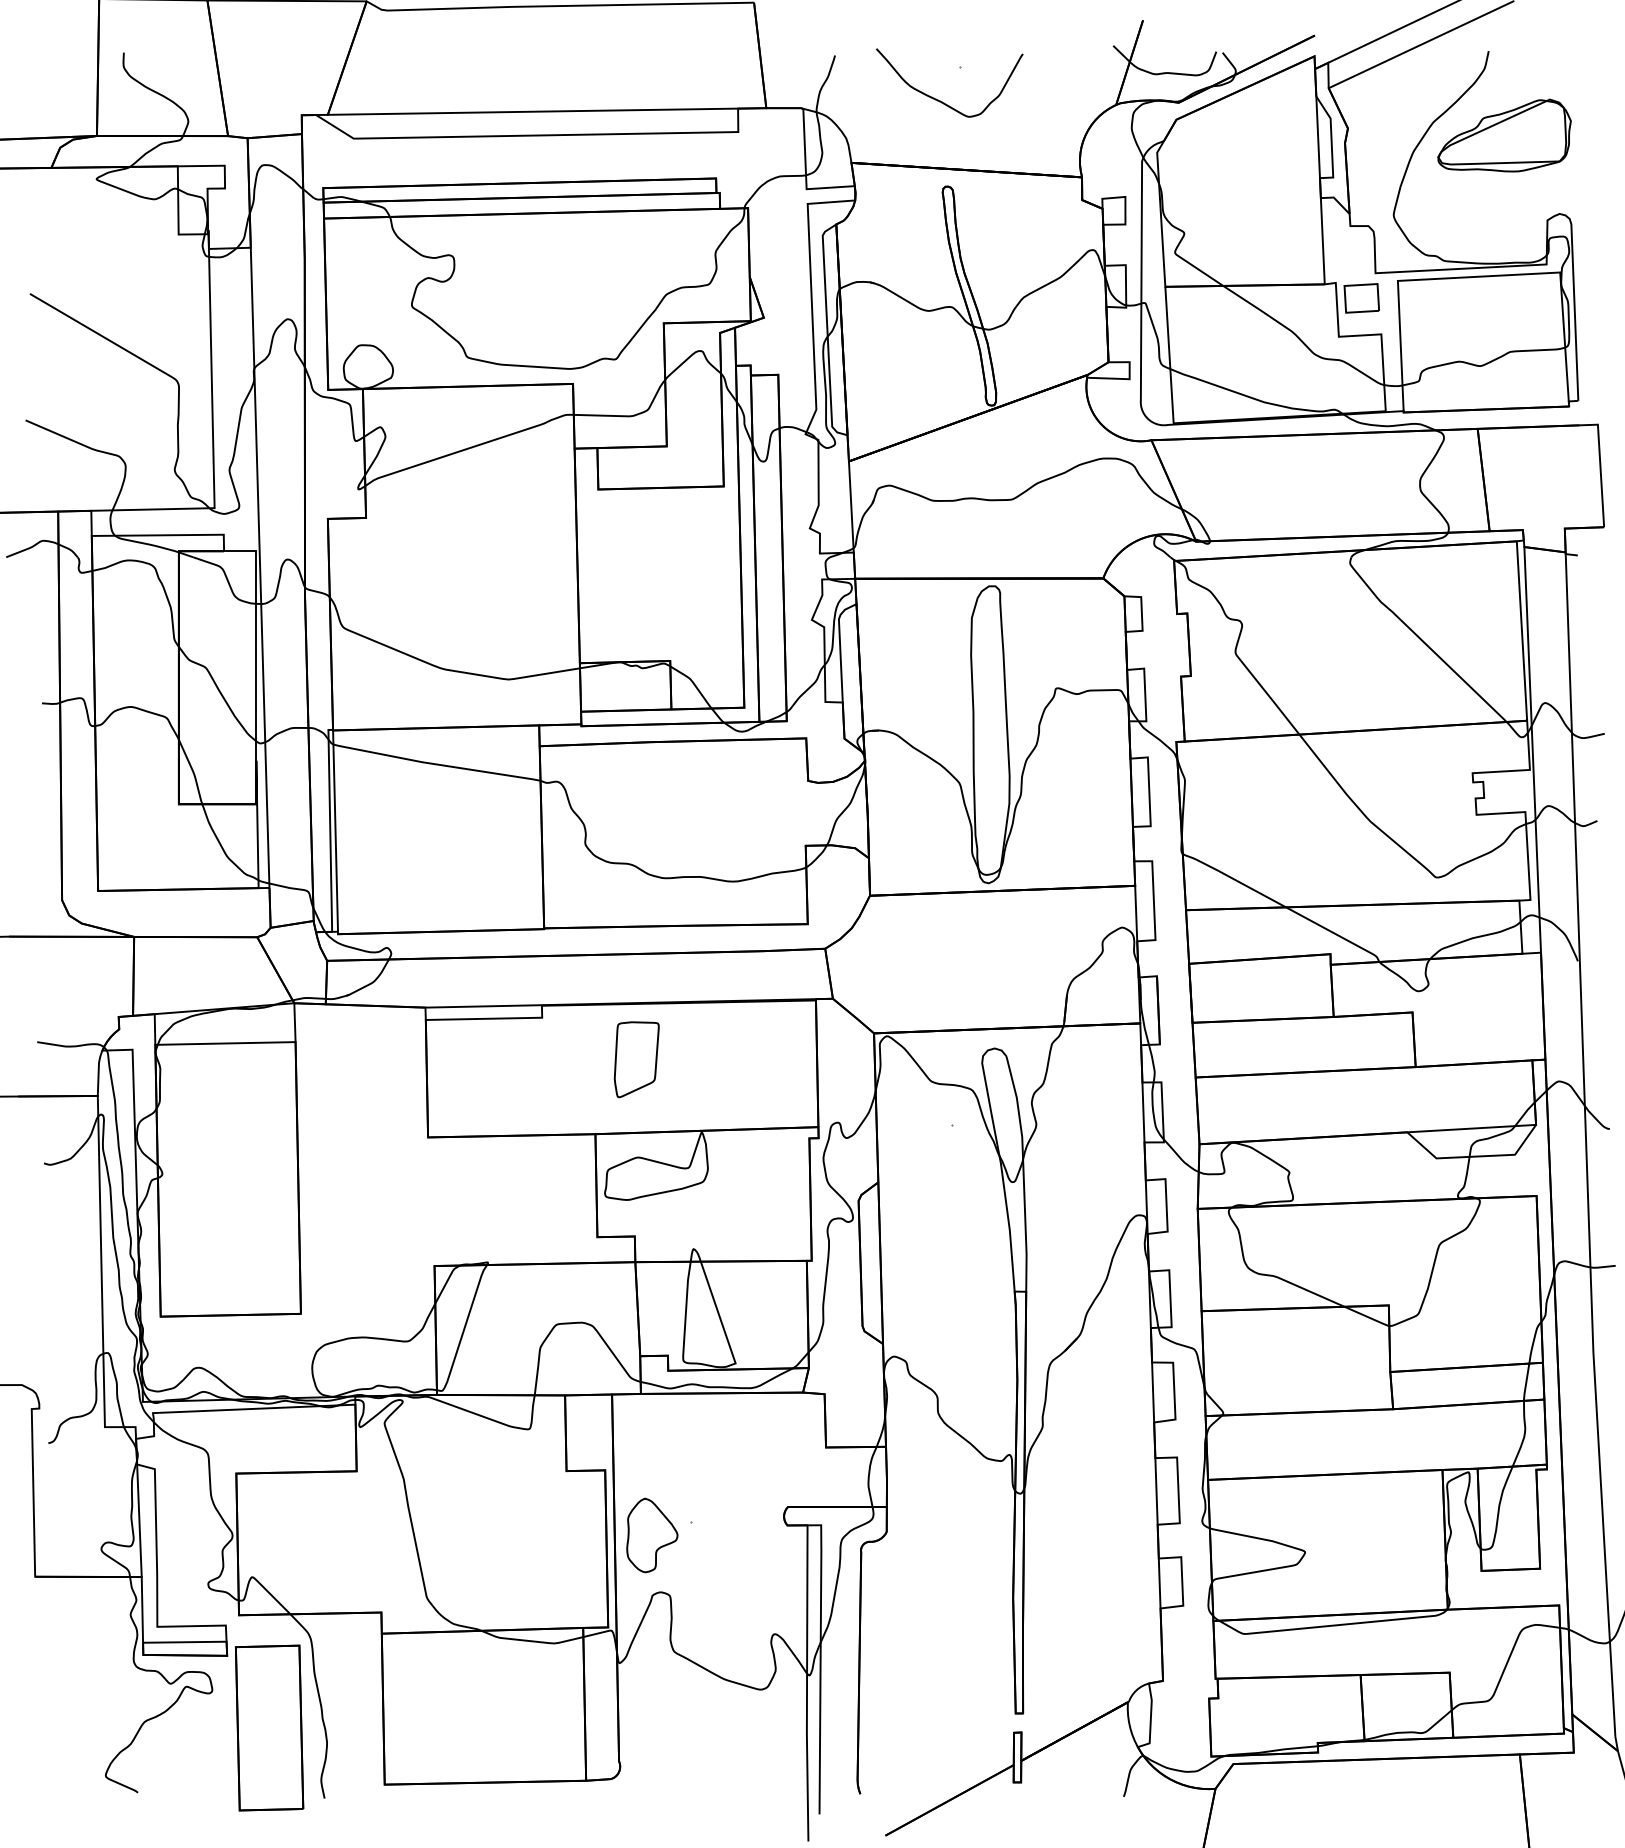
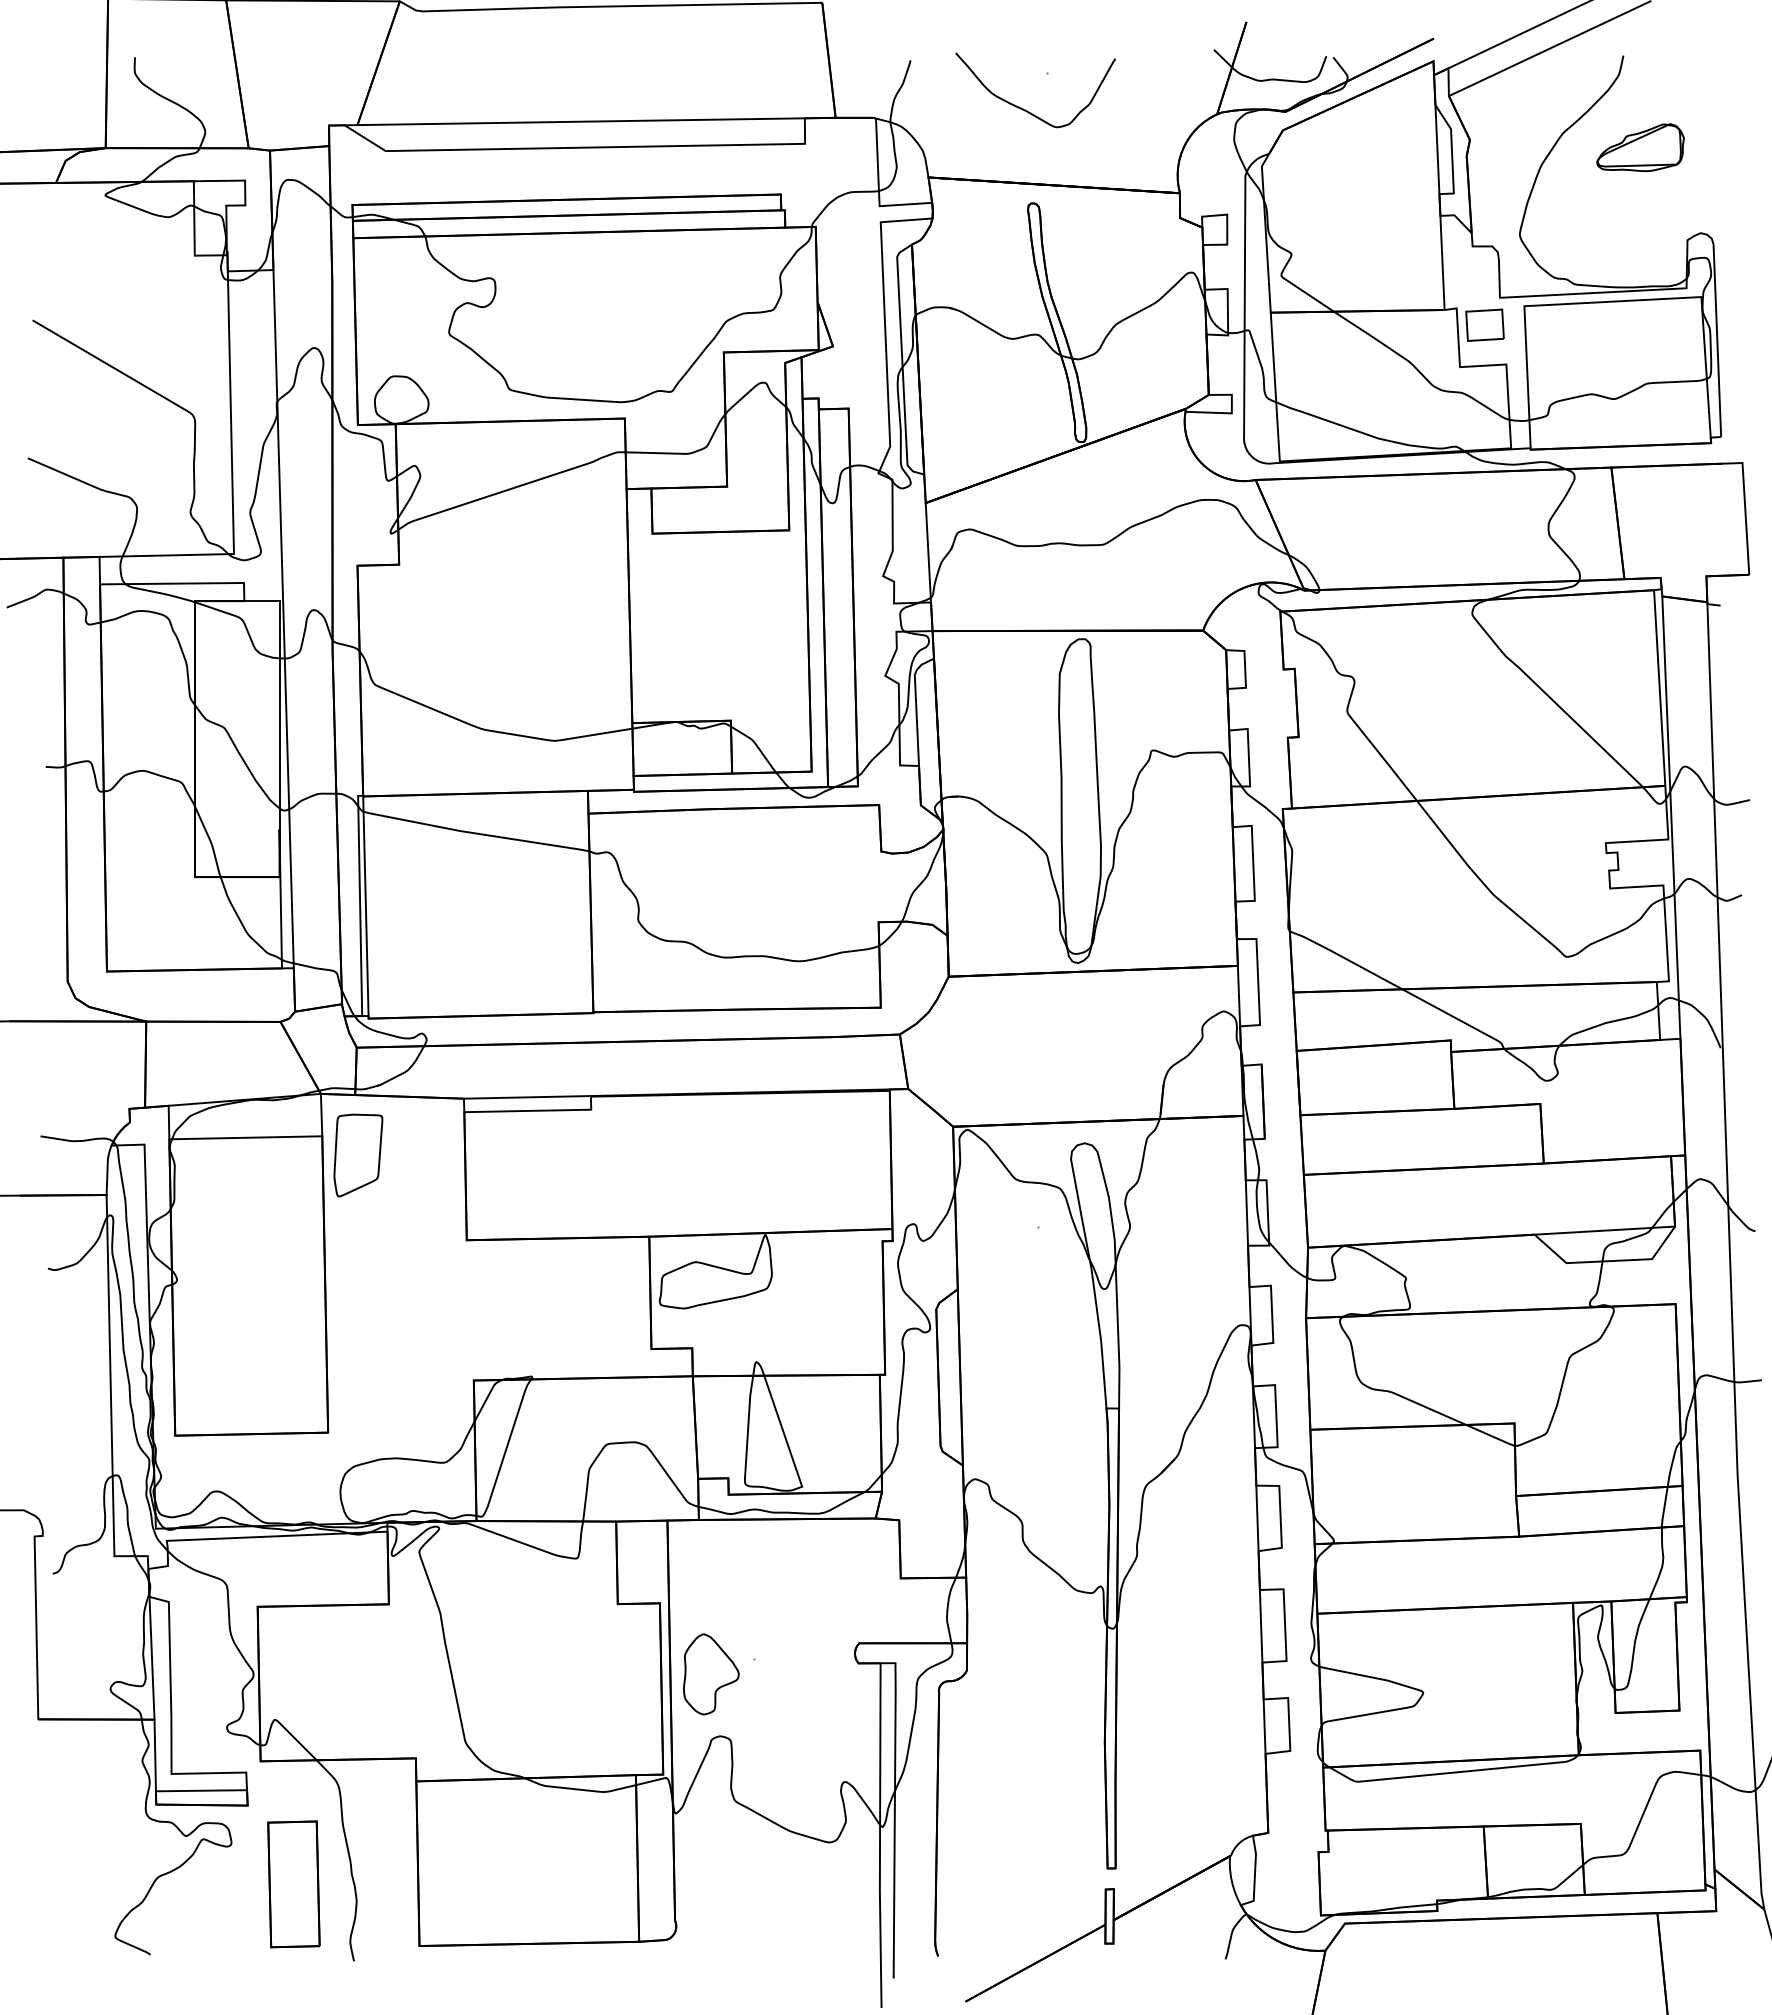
part: (1504, 135) -> (1640, 147), size x0.6
part: (636, 1059) -> (358, 1155), moved
part: (269, 1728) -> (293, 1884), size x0.7

